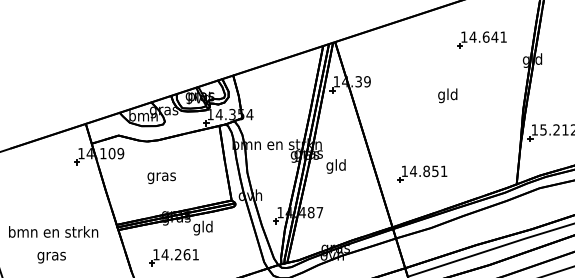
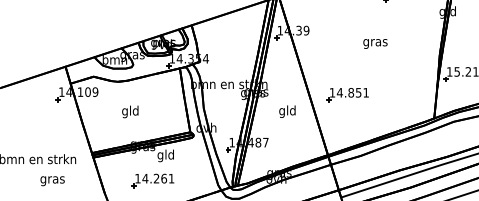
text: (447, 95) -> (375, 42), gld -> gras
text: (335, 166) -> (286, 111), moved
part: (422, 173) -> (347, 94), moved
text: (161, 176) -> (130, 111), gras -> gld
text: (51, 257) -> (52, 181), moved
part: (173, 257) -> (152, 181), moved

